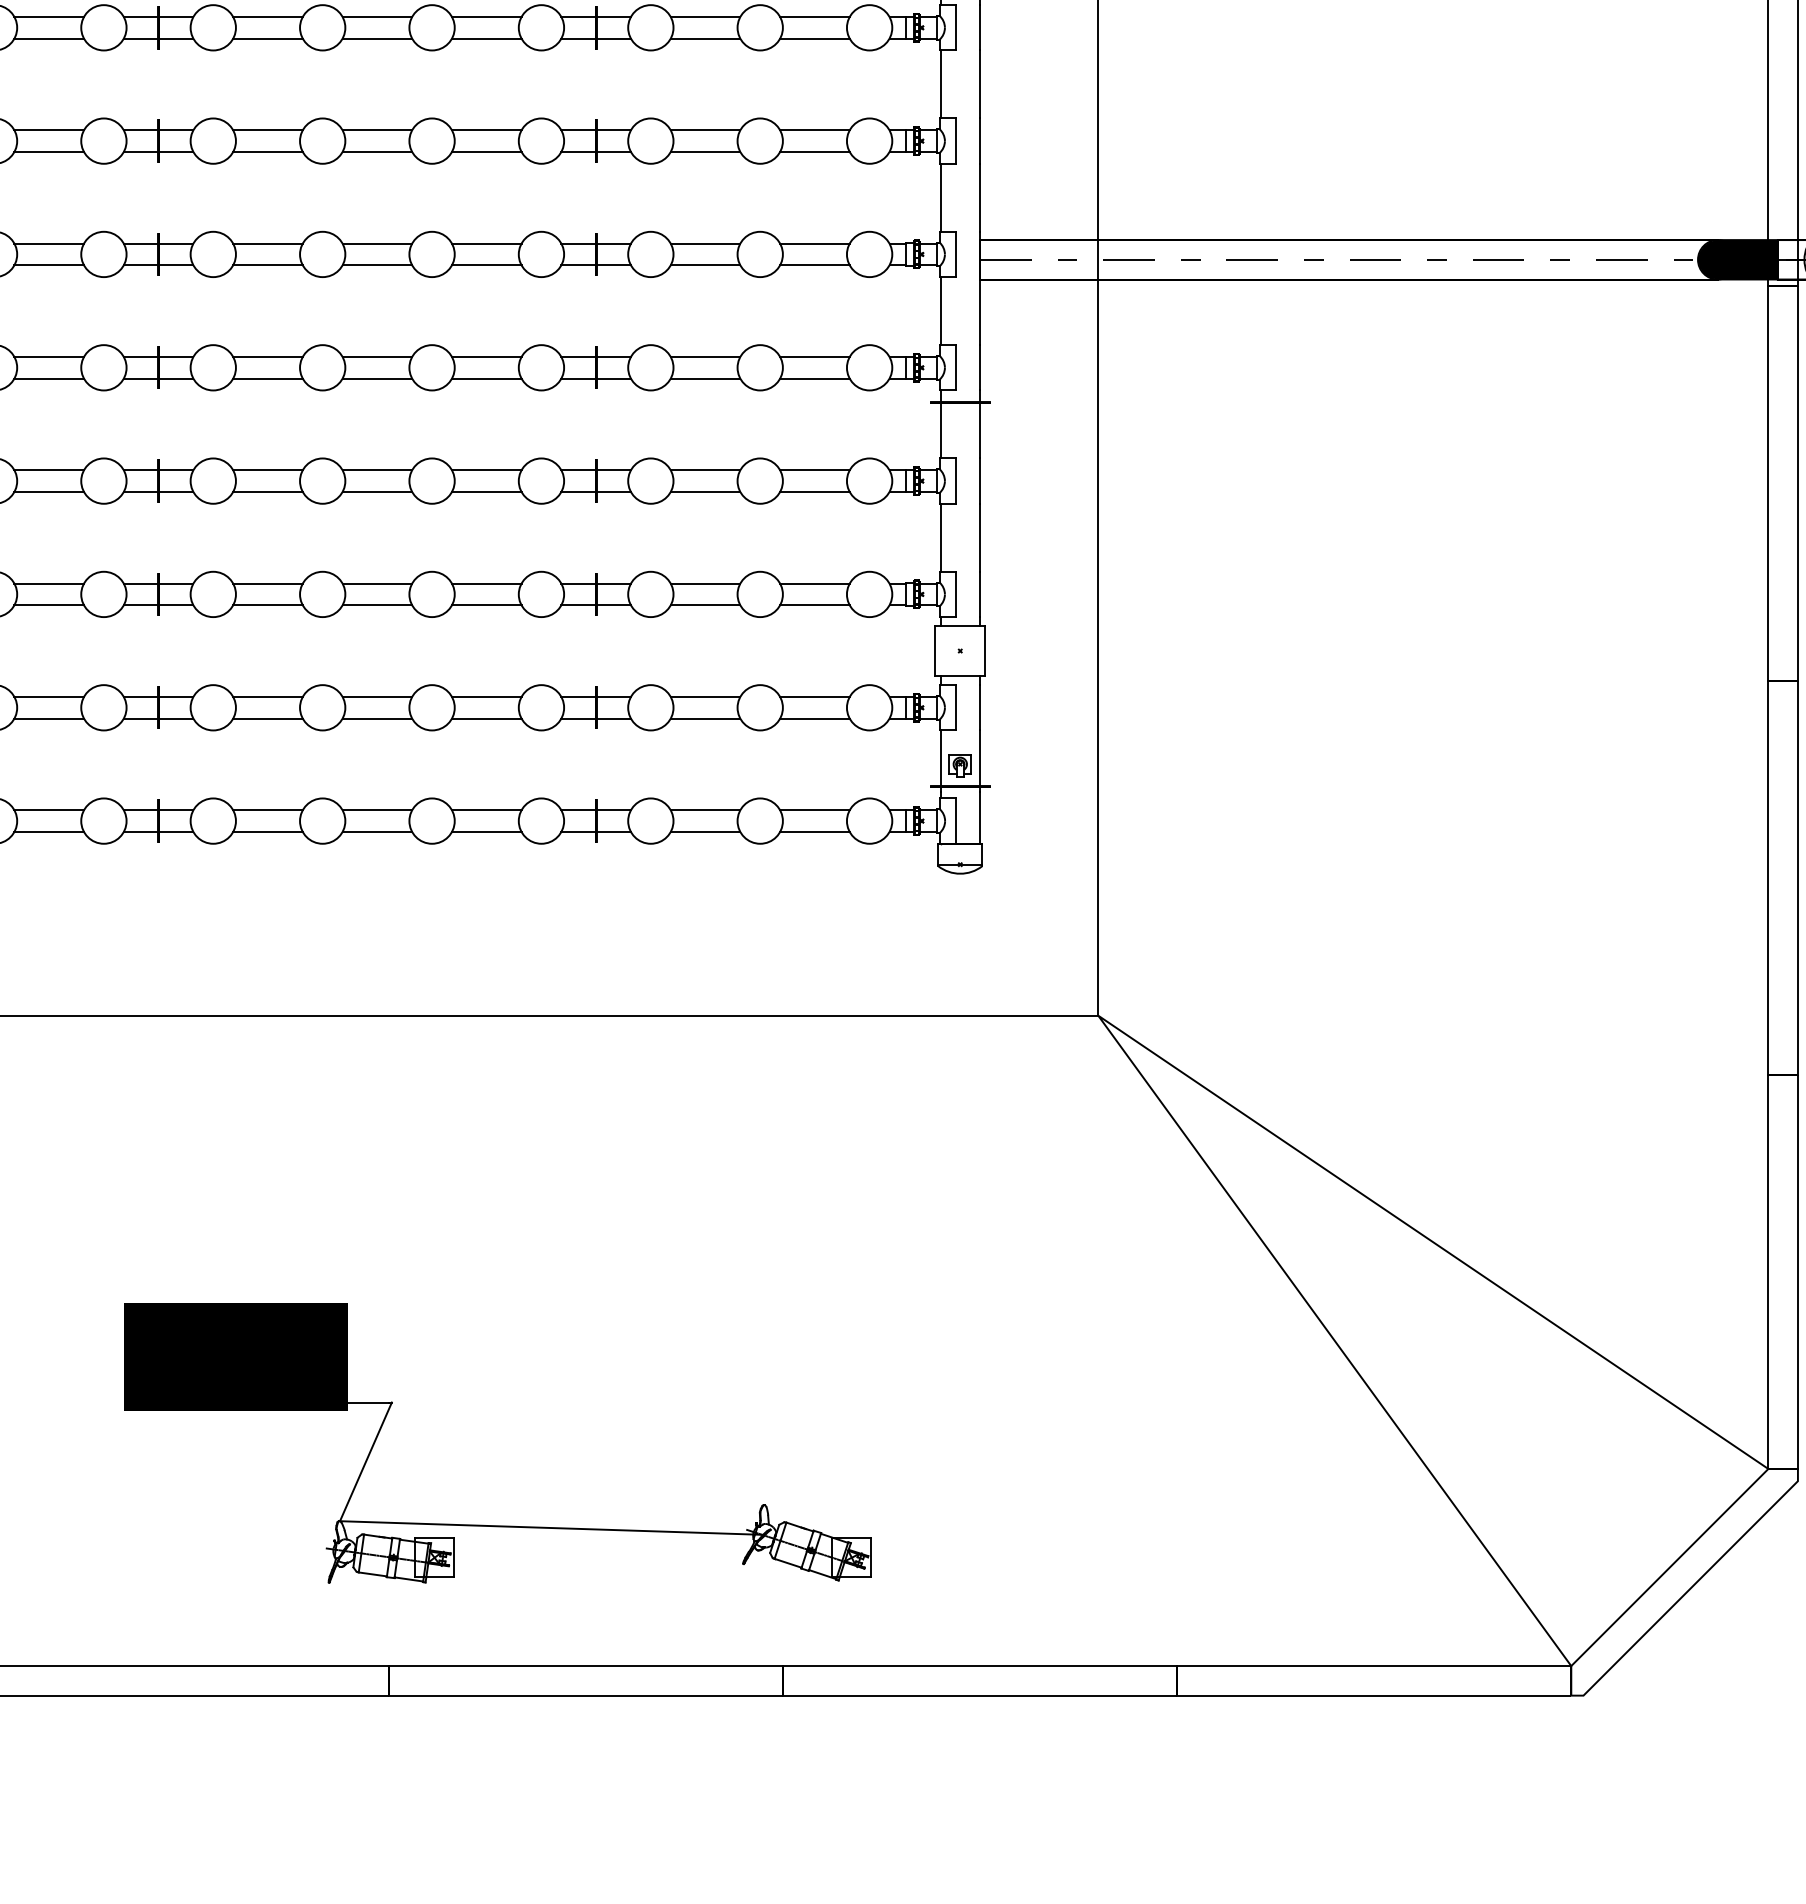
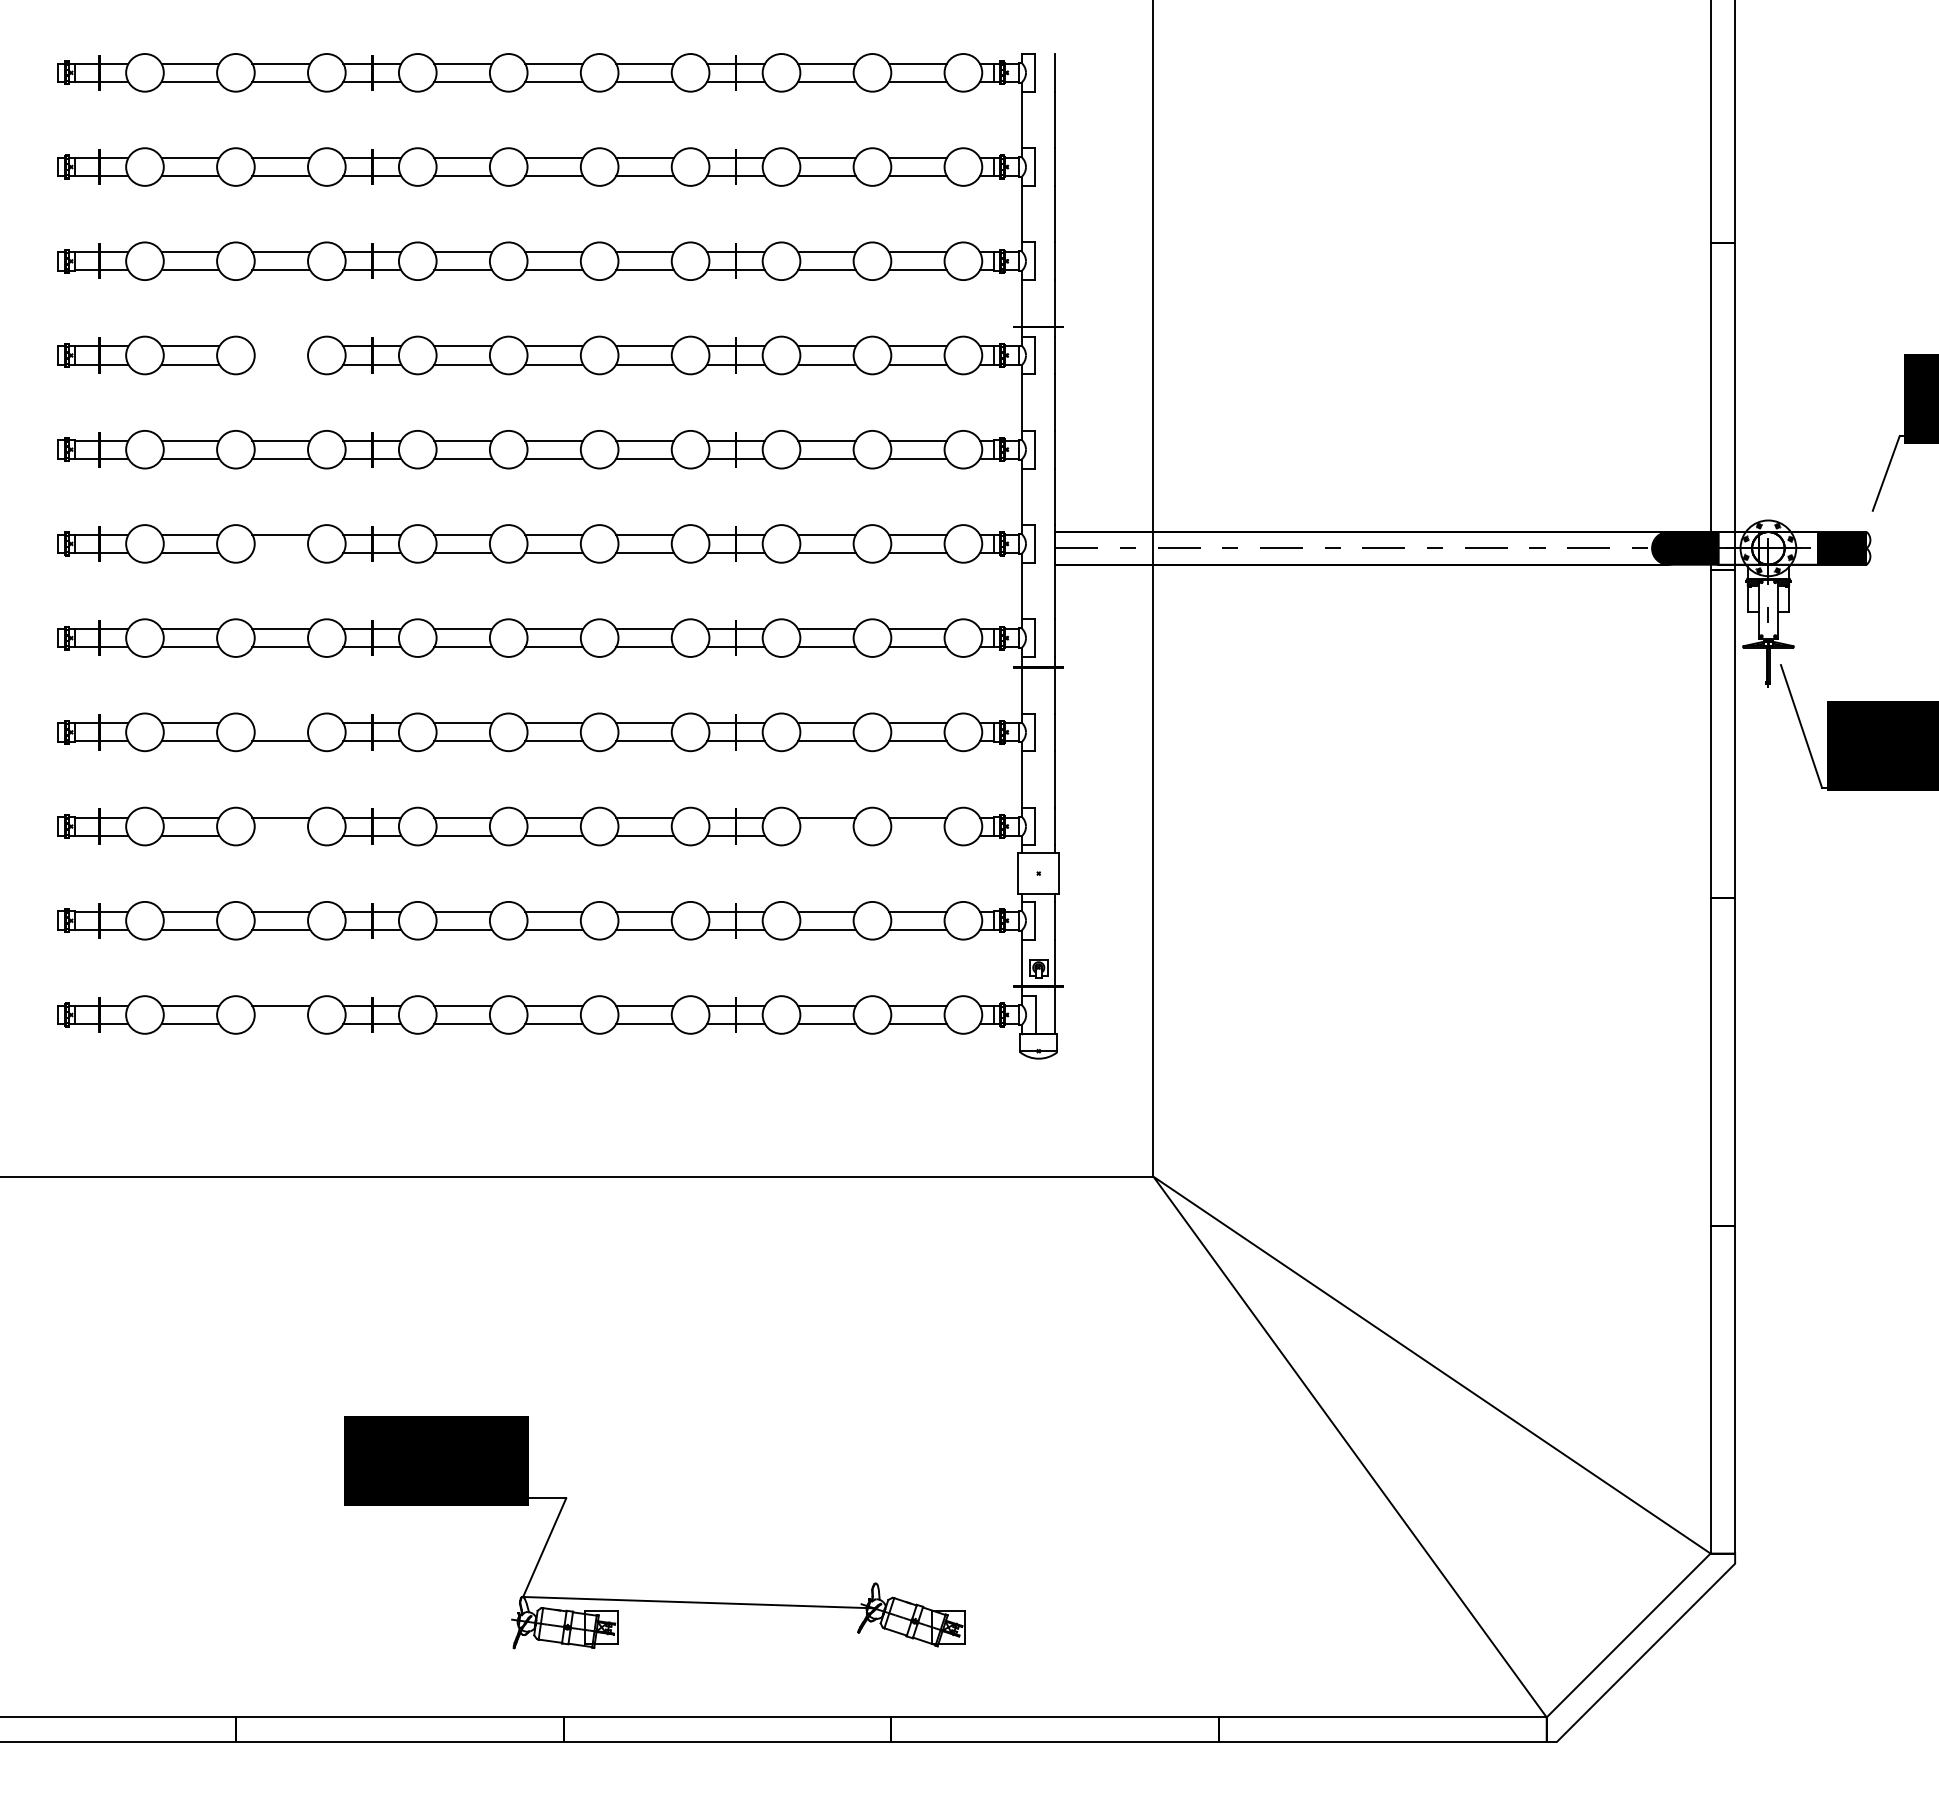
line: (49, 16) -> (281, 346), removed
line: (49, 38) -> (281, 364), removed
line: (49, 264) -> (281, 552), removed
line: (49, 470) -> (281, 723), removed
line: (49, 605) -> (281, 835), removed
line: (704, 605) -> (826, 835), removed
line: (814, 605) -> (917, 835), removed
line: (49, 832) -> (281, 1024), removed

